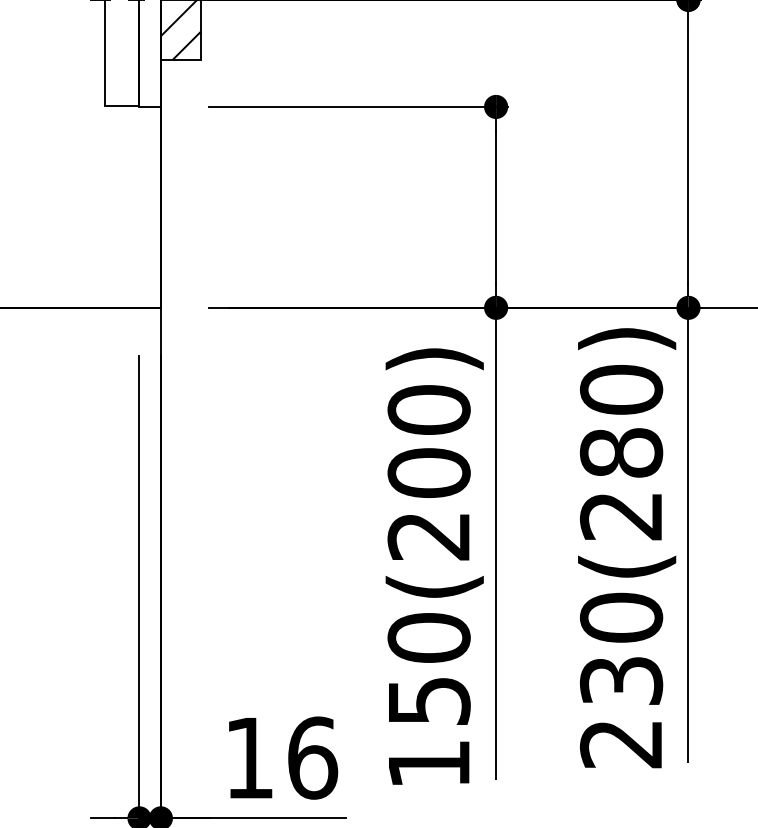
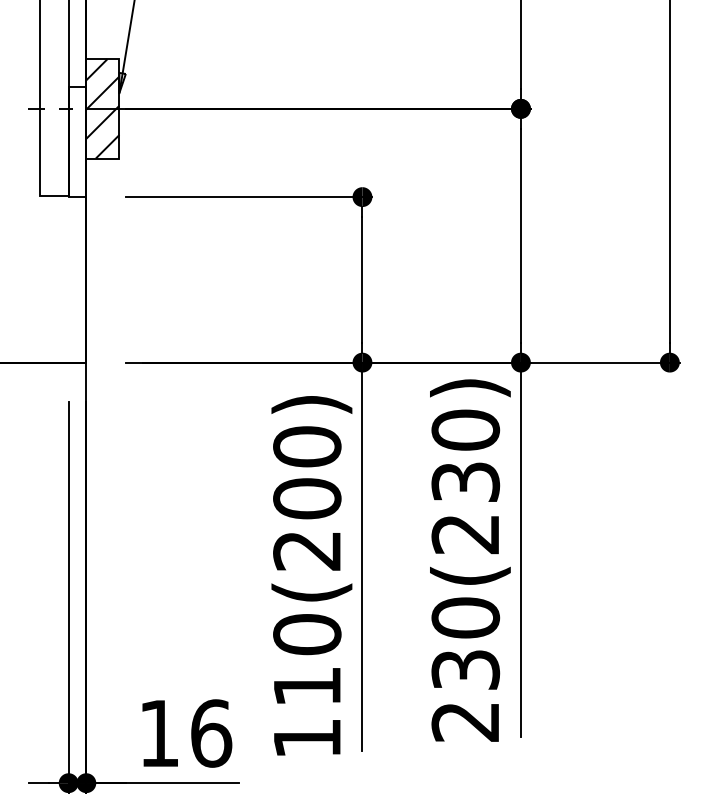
text: (621, 452) -> (465, 481), 230(280) -> 230(230)
text: (429, 701) -> (307, 686), 150(200) -> 110(200)

